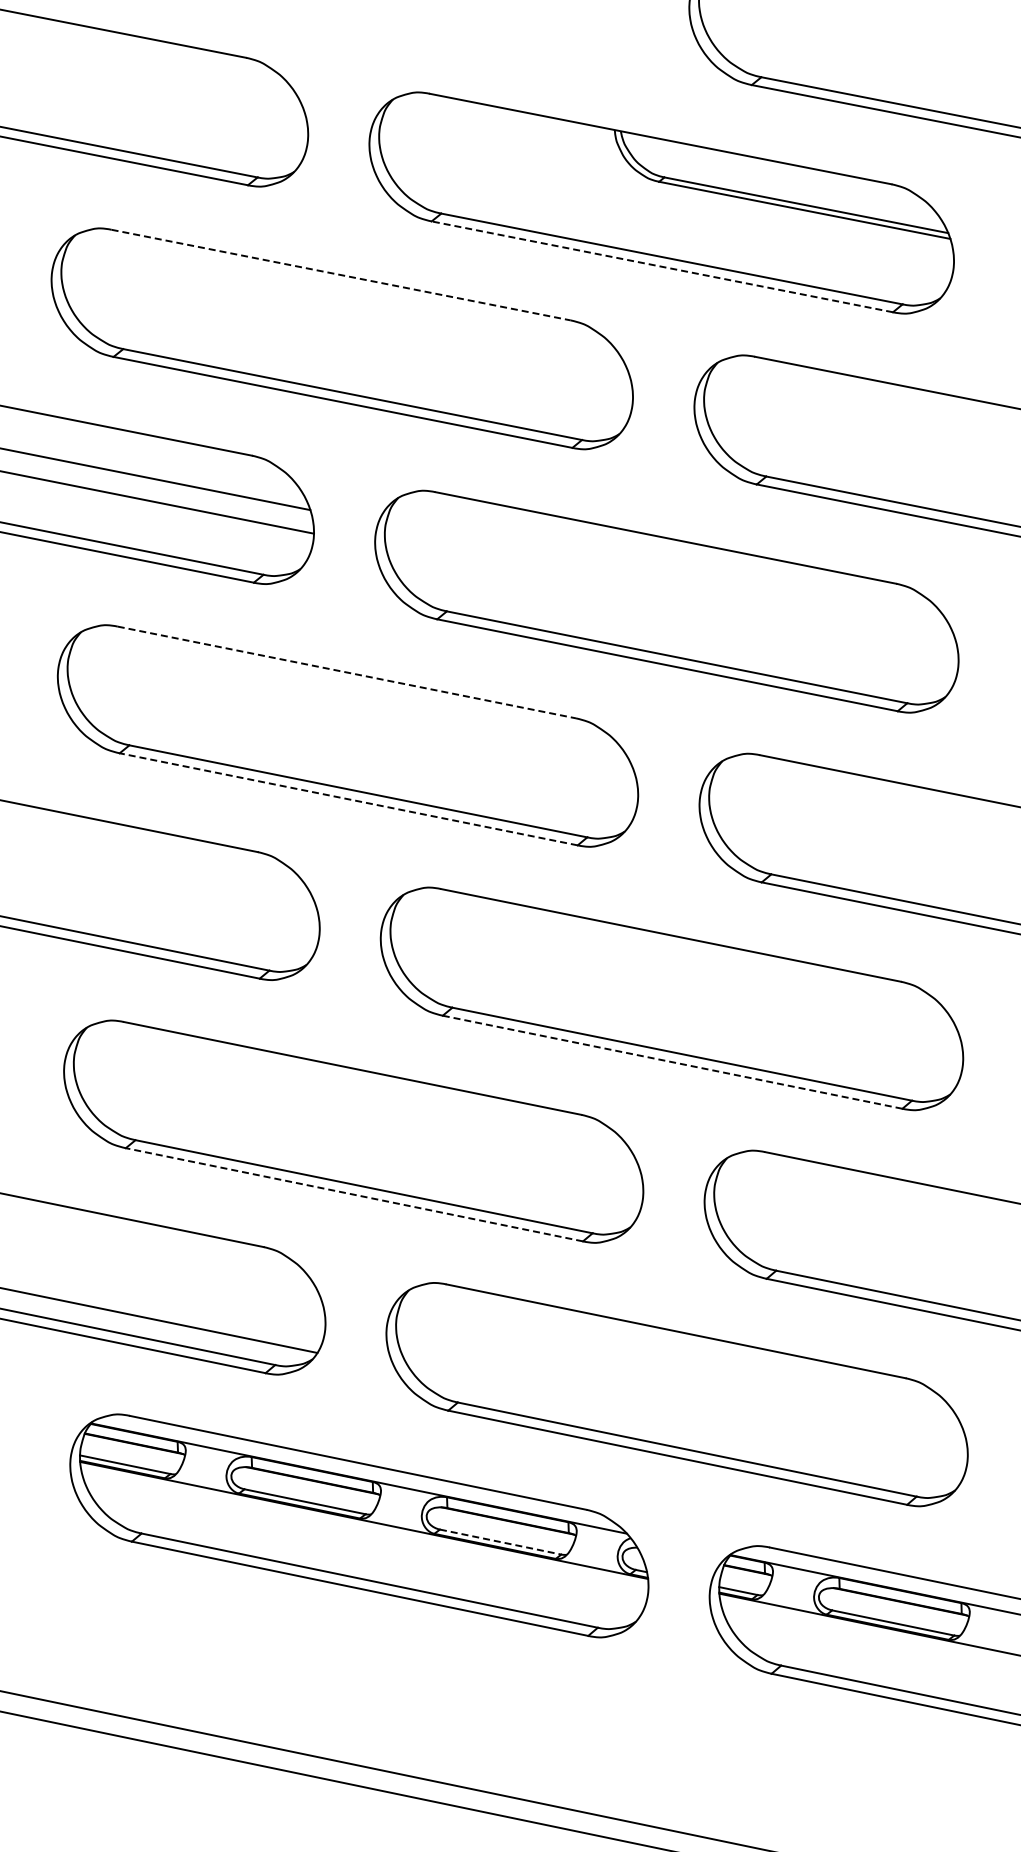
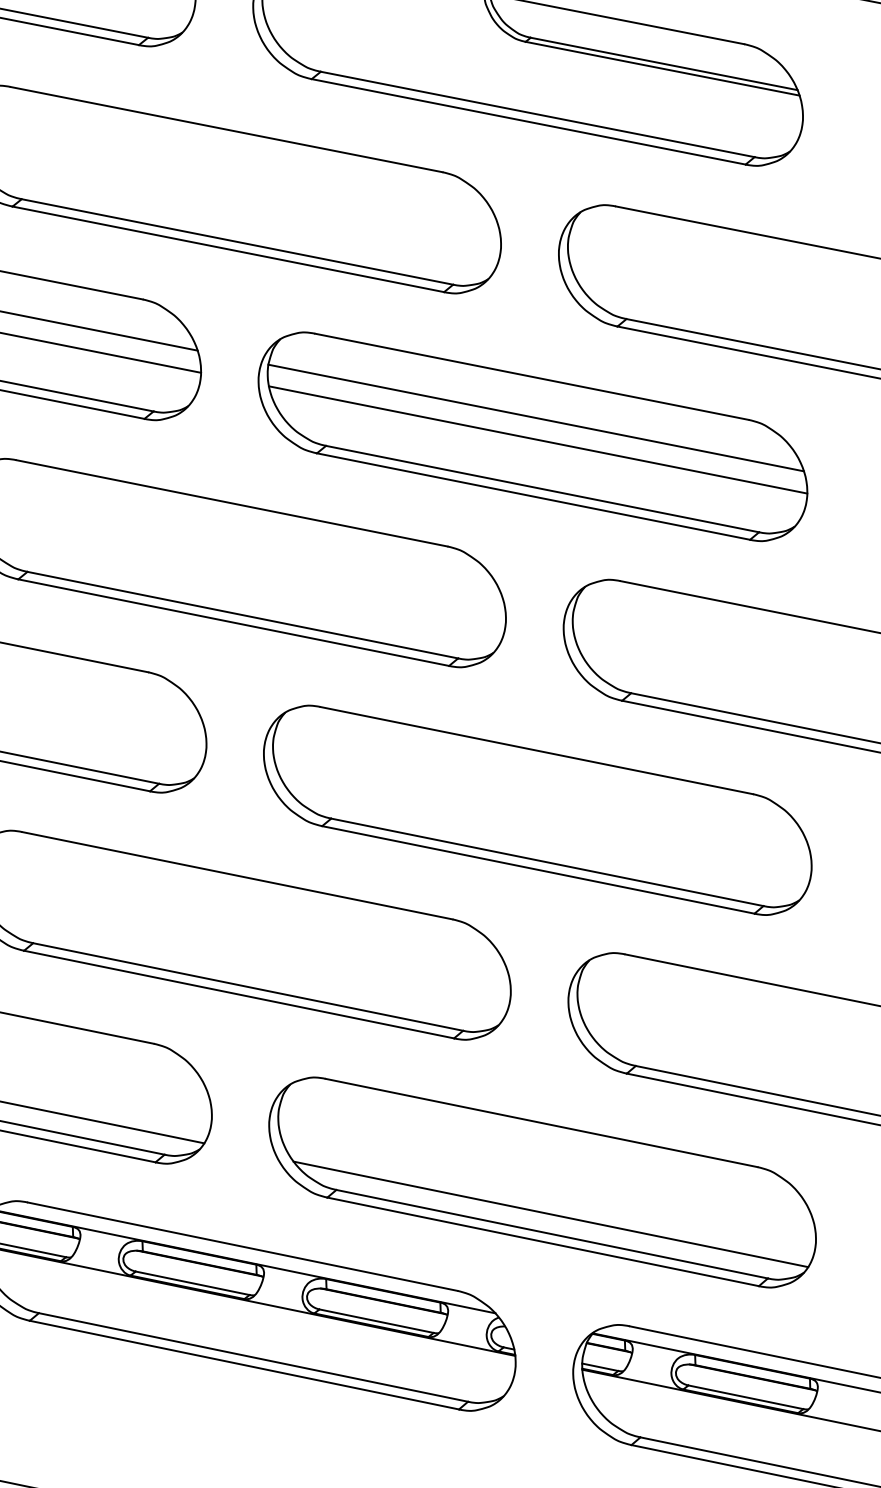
line: (661, 266) -> (527, 121), dashed -> solid
line: (341, 275) -> (226, 129), dashed -> solid
line: (670, 581) -> (536, 417), added
line: (672, 605) -> (538, 440), added
line: (346, 672) -> (231, 503), dashed -> solid
line: (348, 799) -> (233, 622), dashed -> solid
line: (672, 1062) -> (538, 870), dashed -> solid
line: (353, 1194) -> (238, 994), dashed -> solid
line: (685, 1428) -> (550, 1214), added
line: (500, 1542) -> (376, 1321), dashed -> solid

